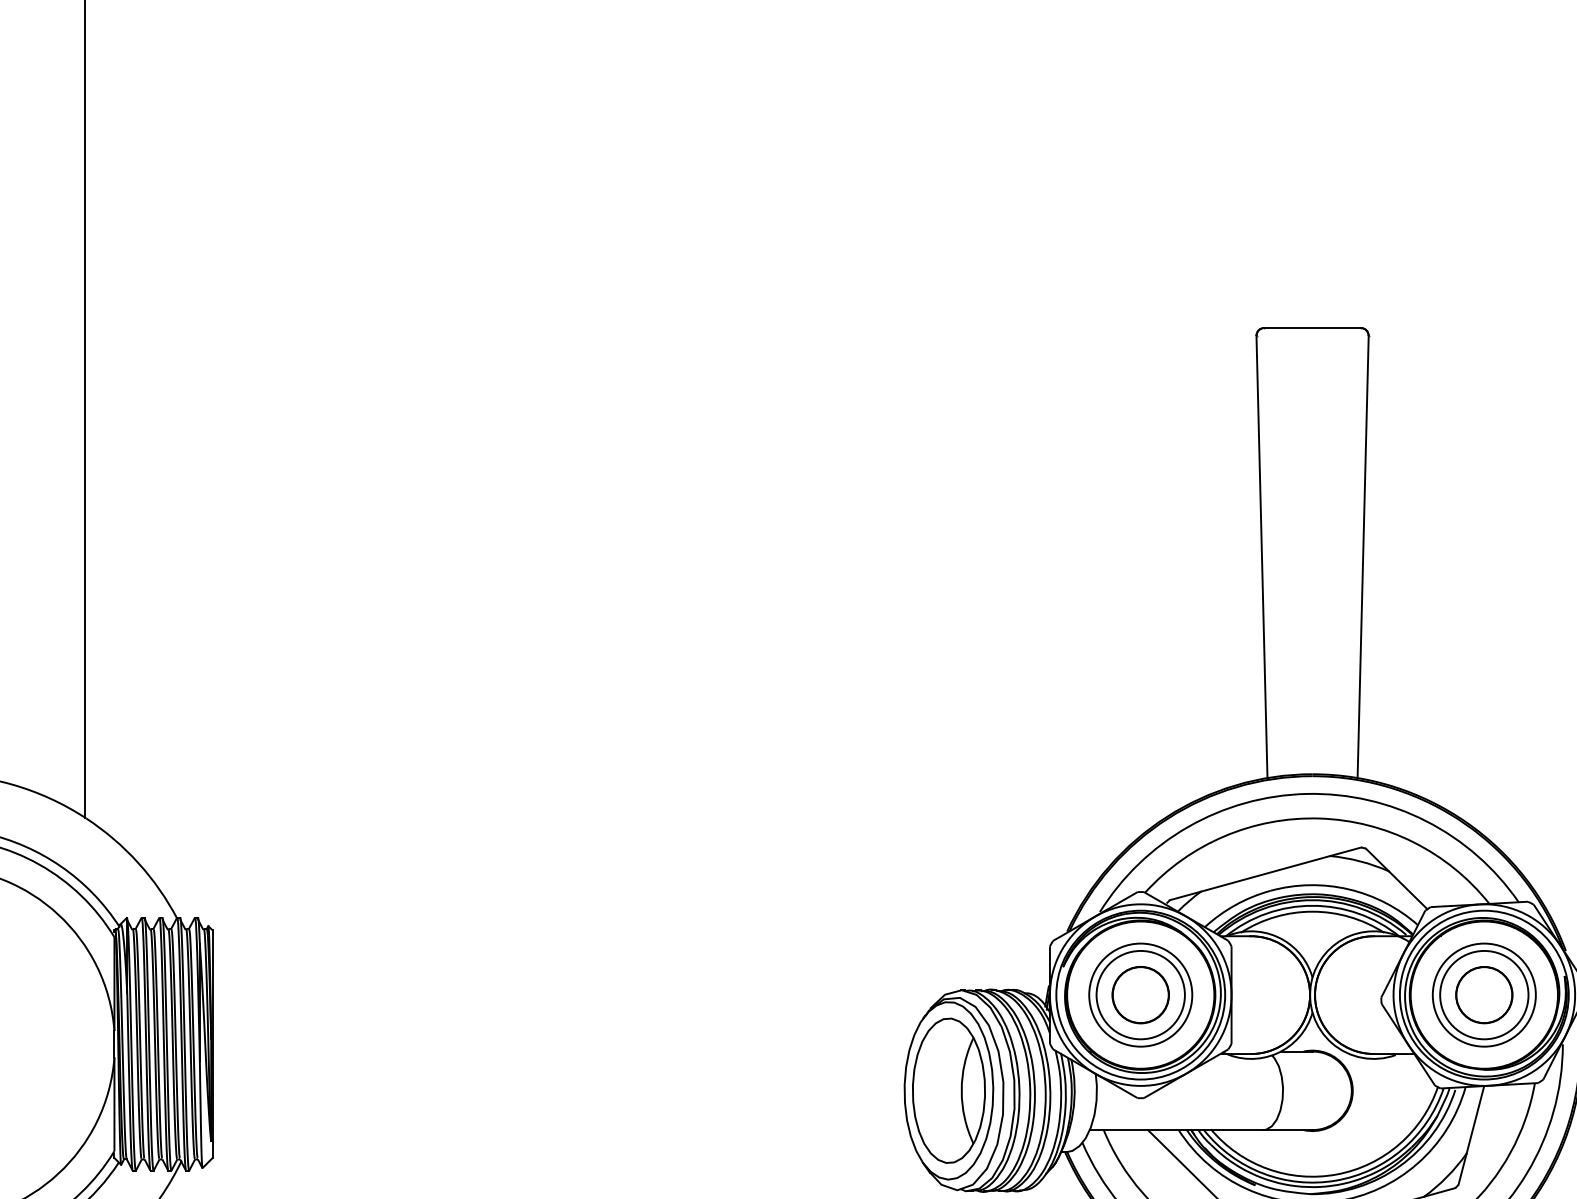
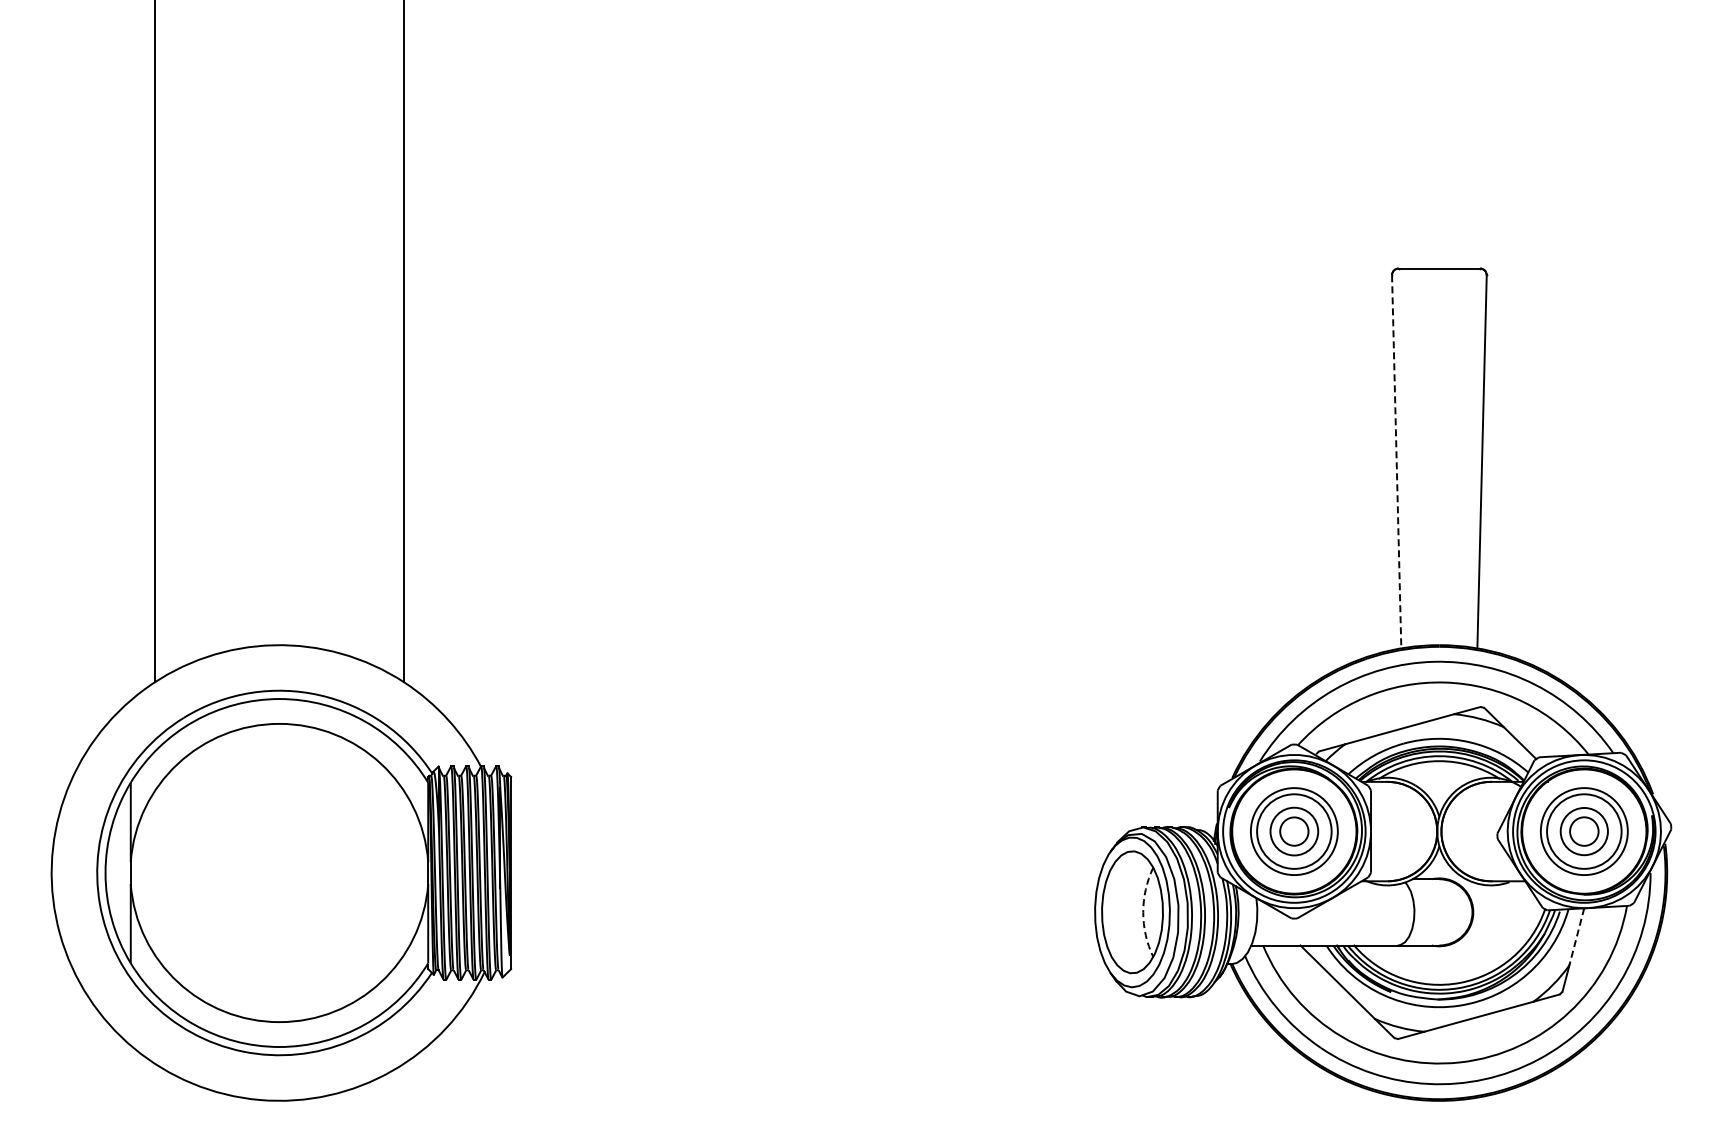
line: (1261, 556) -> (1396, 461), solid -> dashed
circle: (1139, 995) -> (1293, 831), size x0.6
circle: (1484, 995) -> (1584, 831), size x0.6
arc: (961, 1090) -> (1143, 912), solid -> dashed
line: (1475, 1120) -> (1576, 937), solid -> dashed

